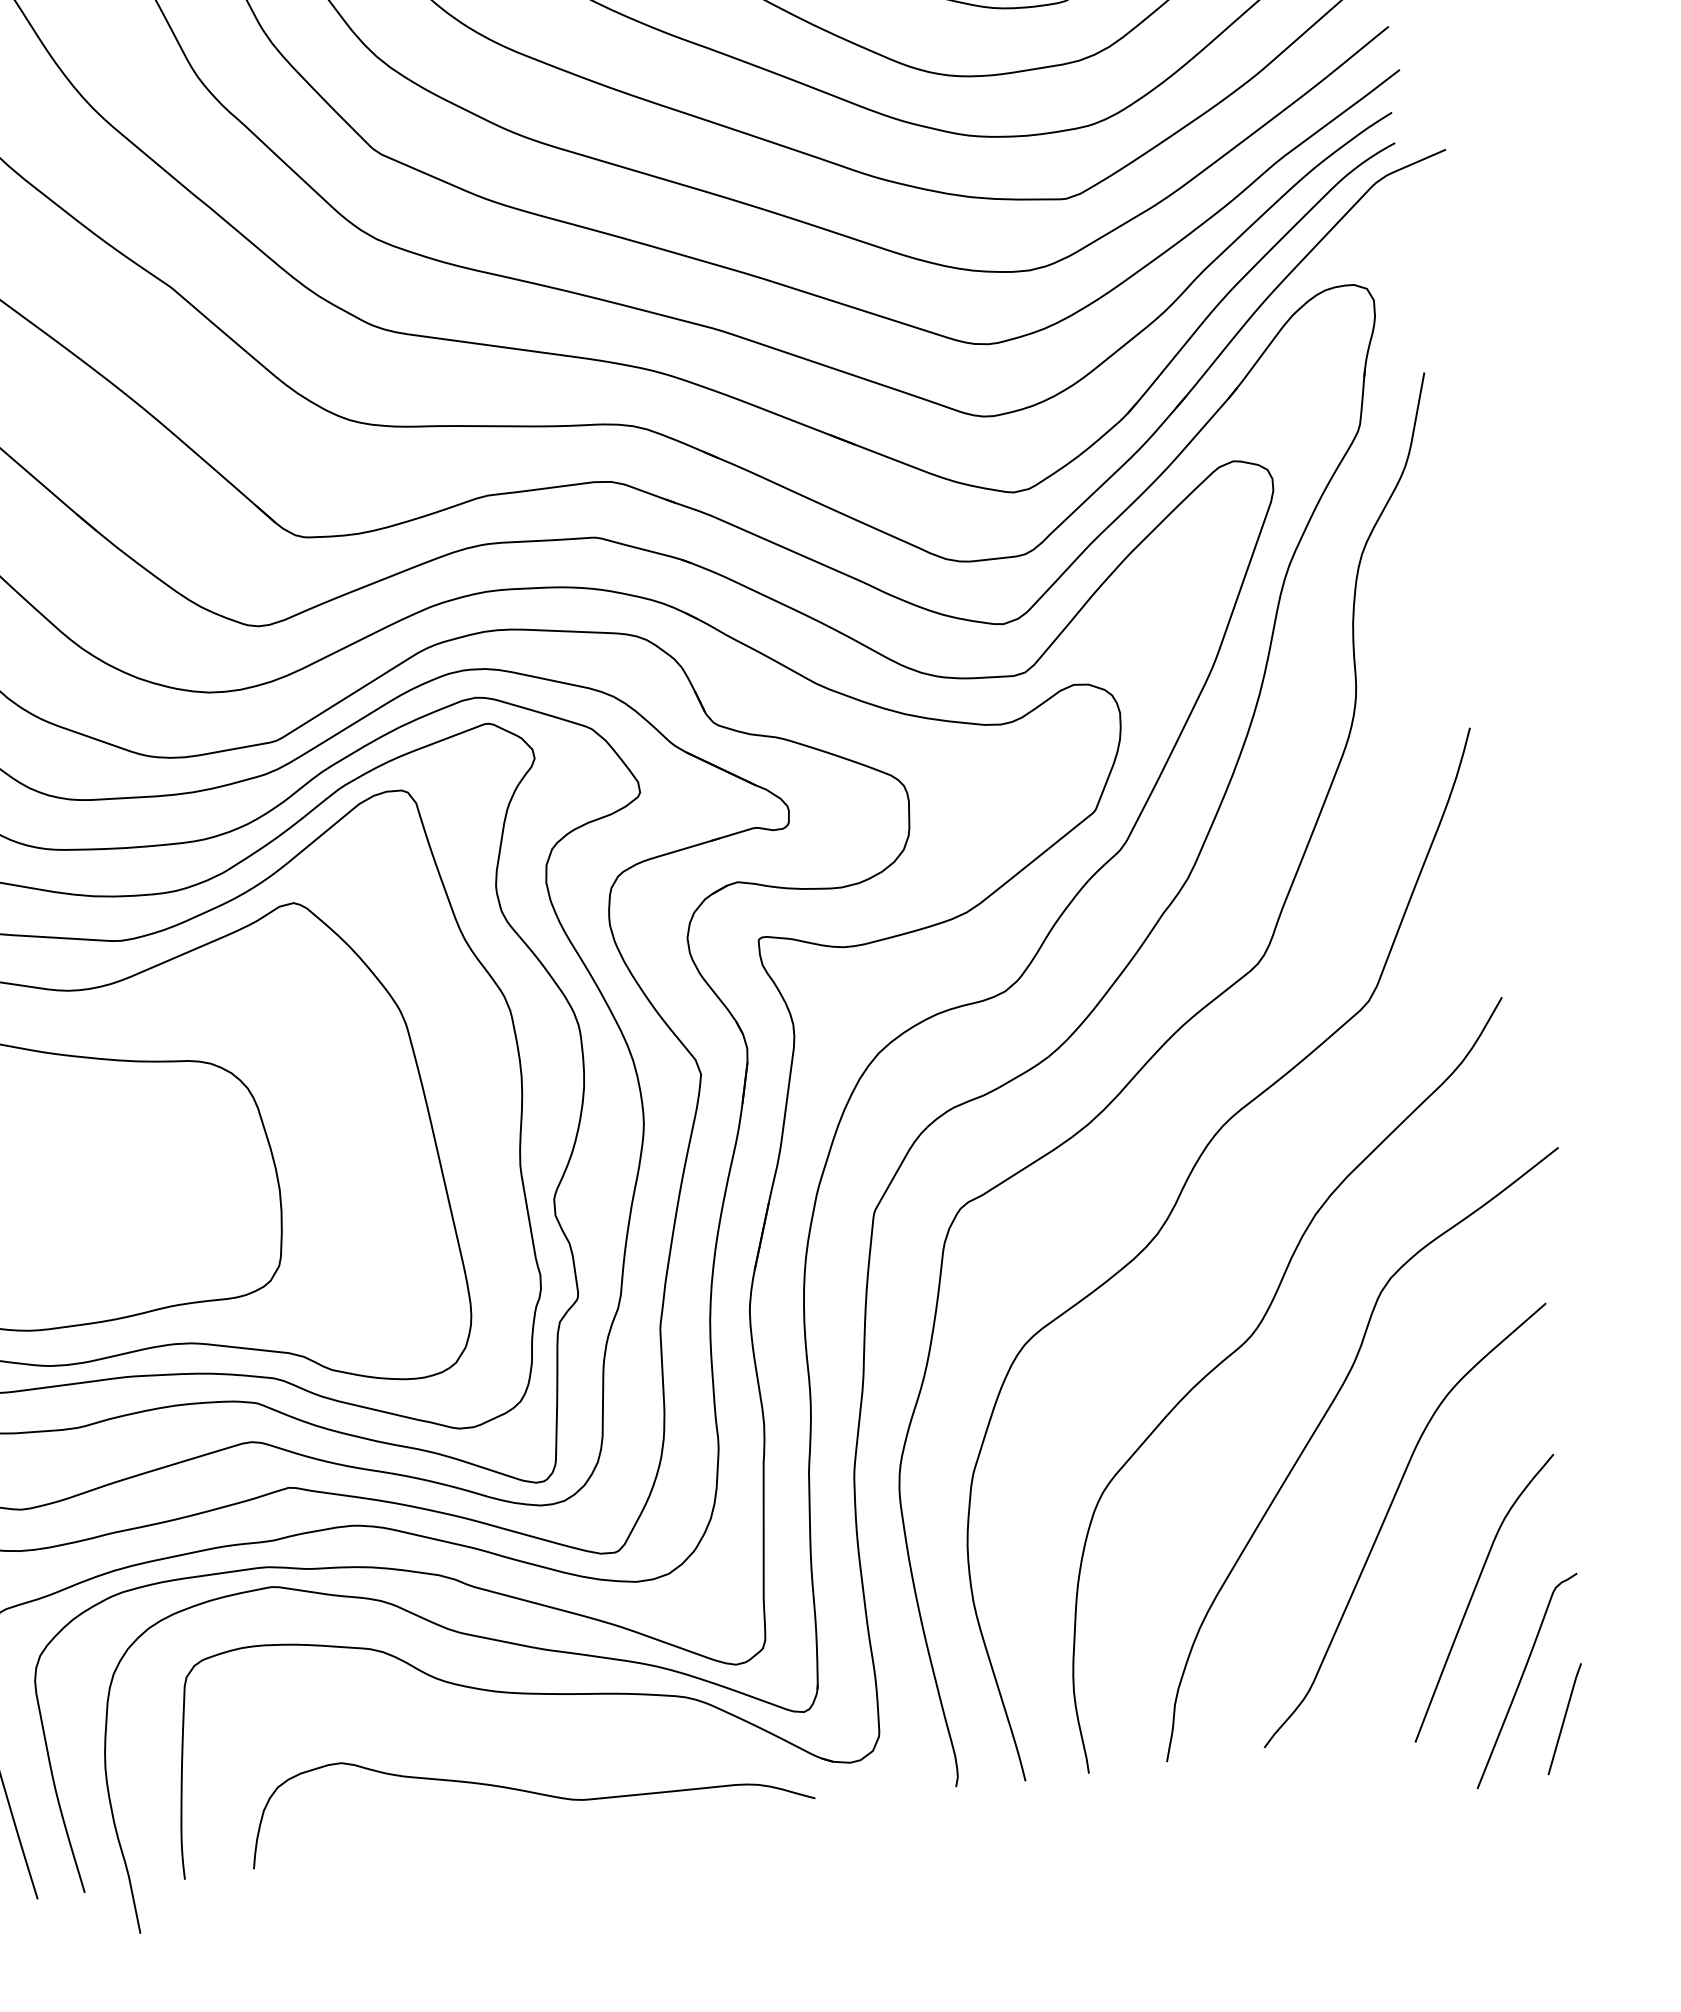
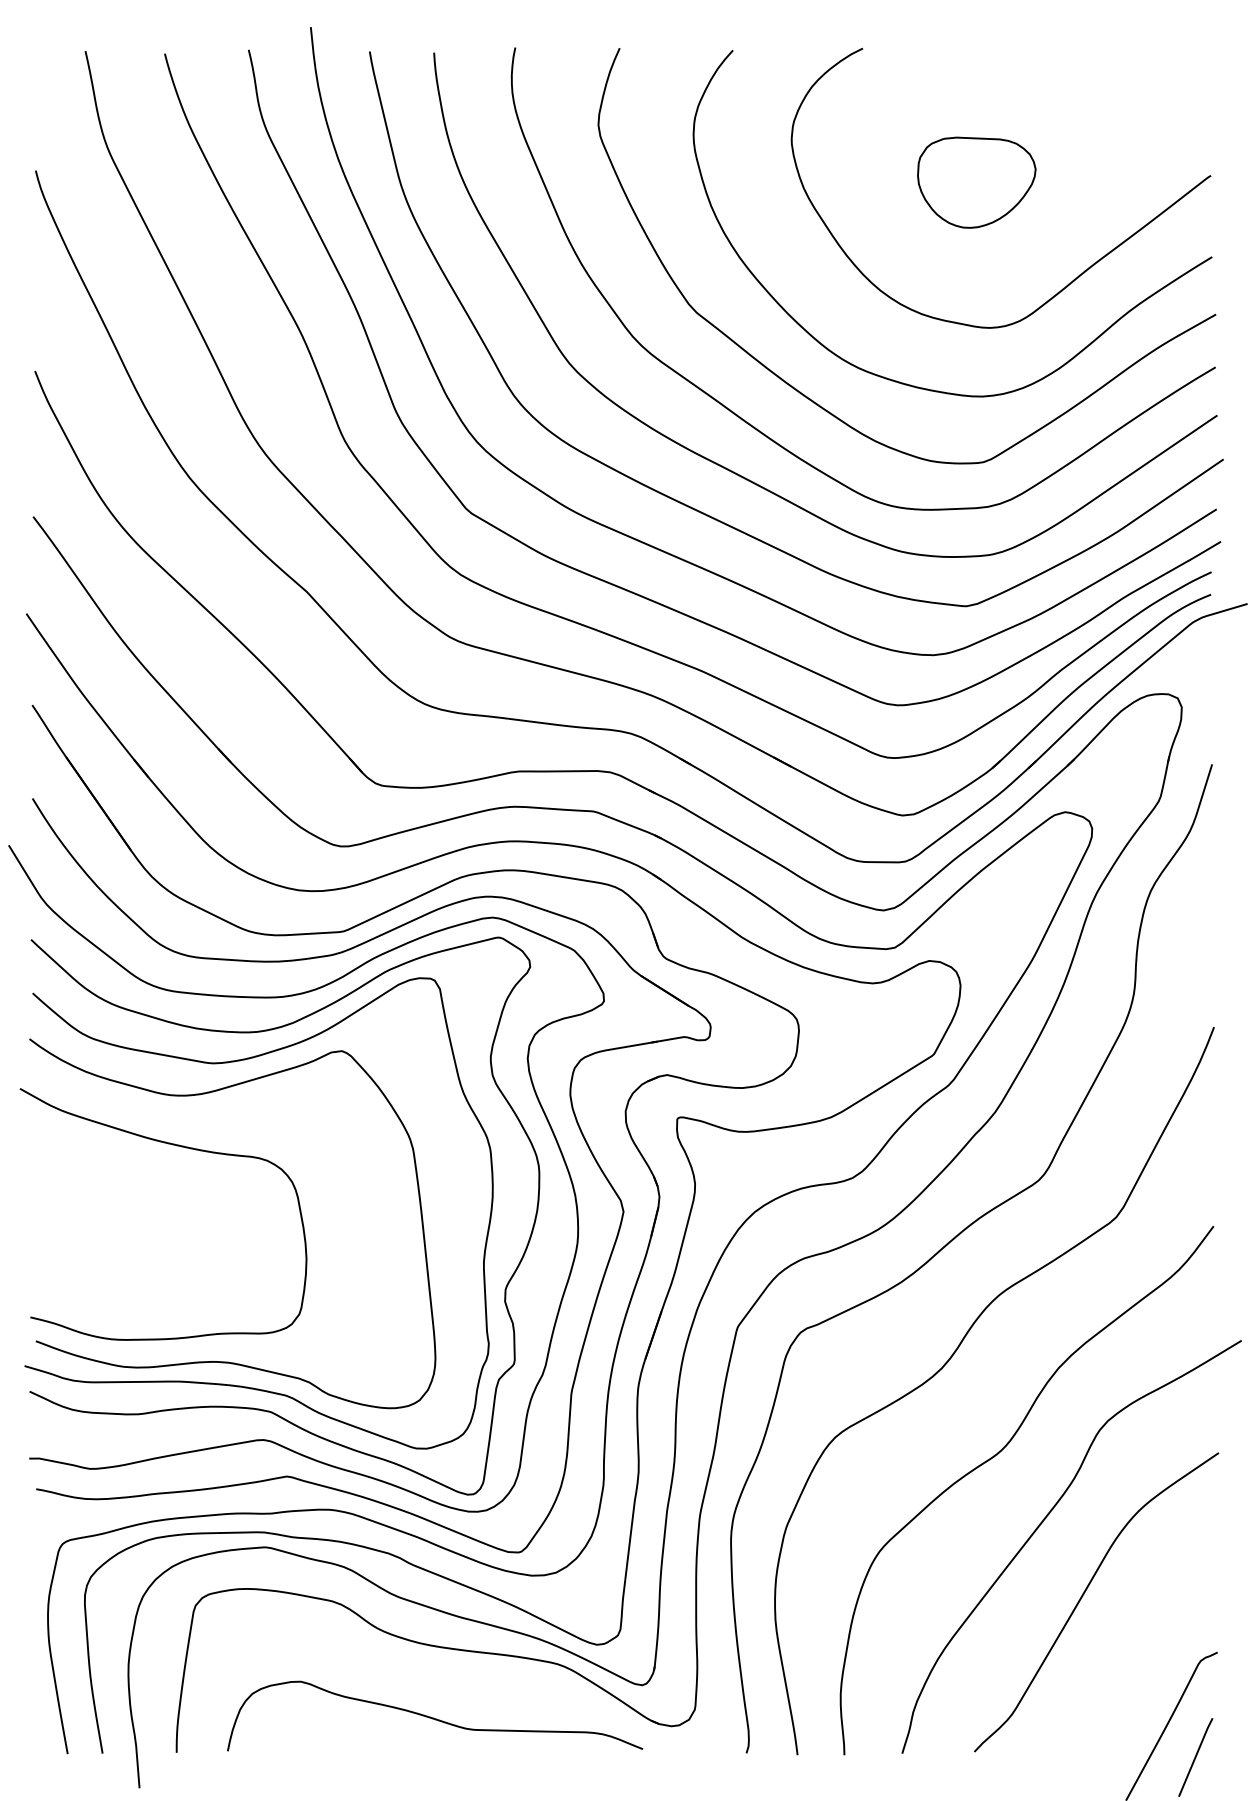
curve: (1473, 1595) -> (1140, 1659), removed

